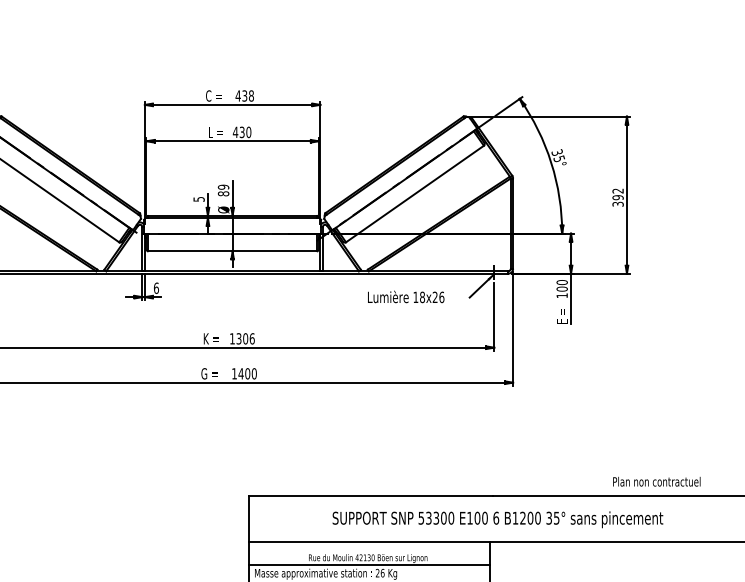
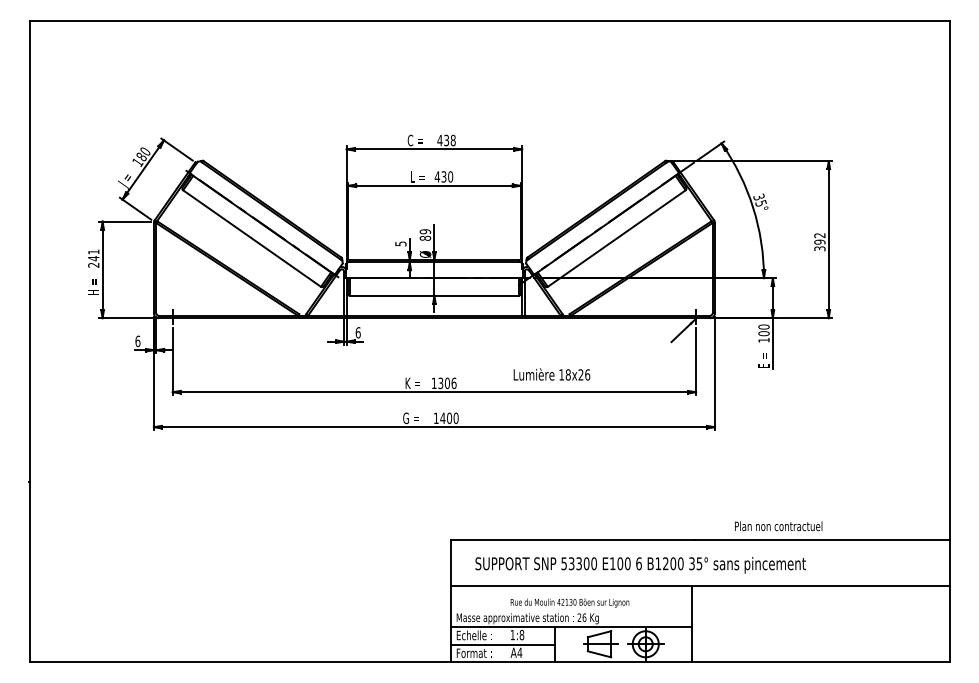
text: (405, 296) -> (551, 374), moved
text: (656, 481) -> (778, 526), moved
text: (497, 519) -> (640, 565), moved
line: (369, 564) -> (571, 609), removed

